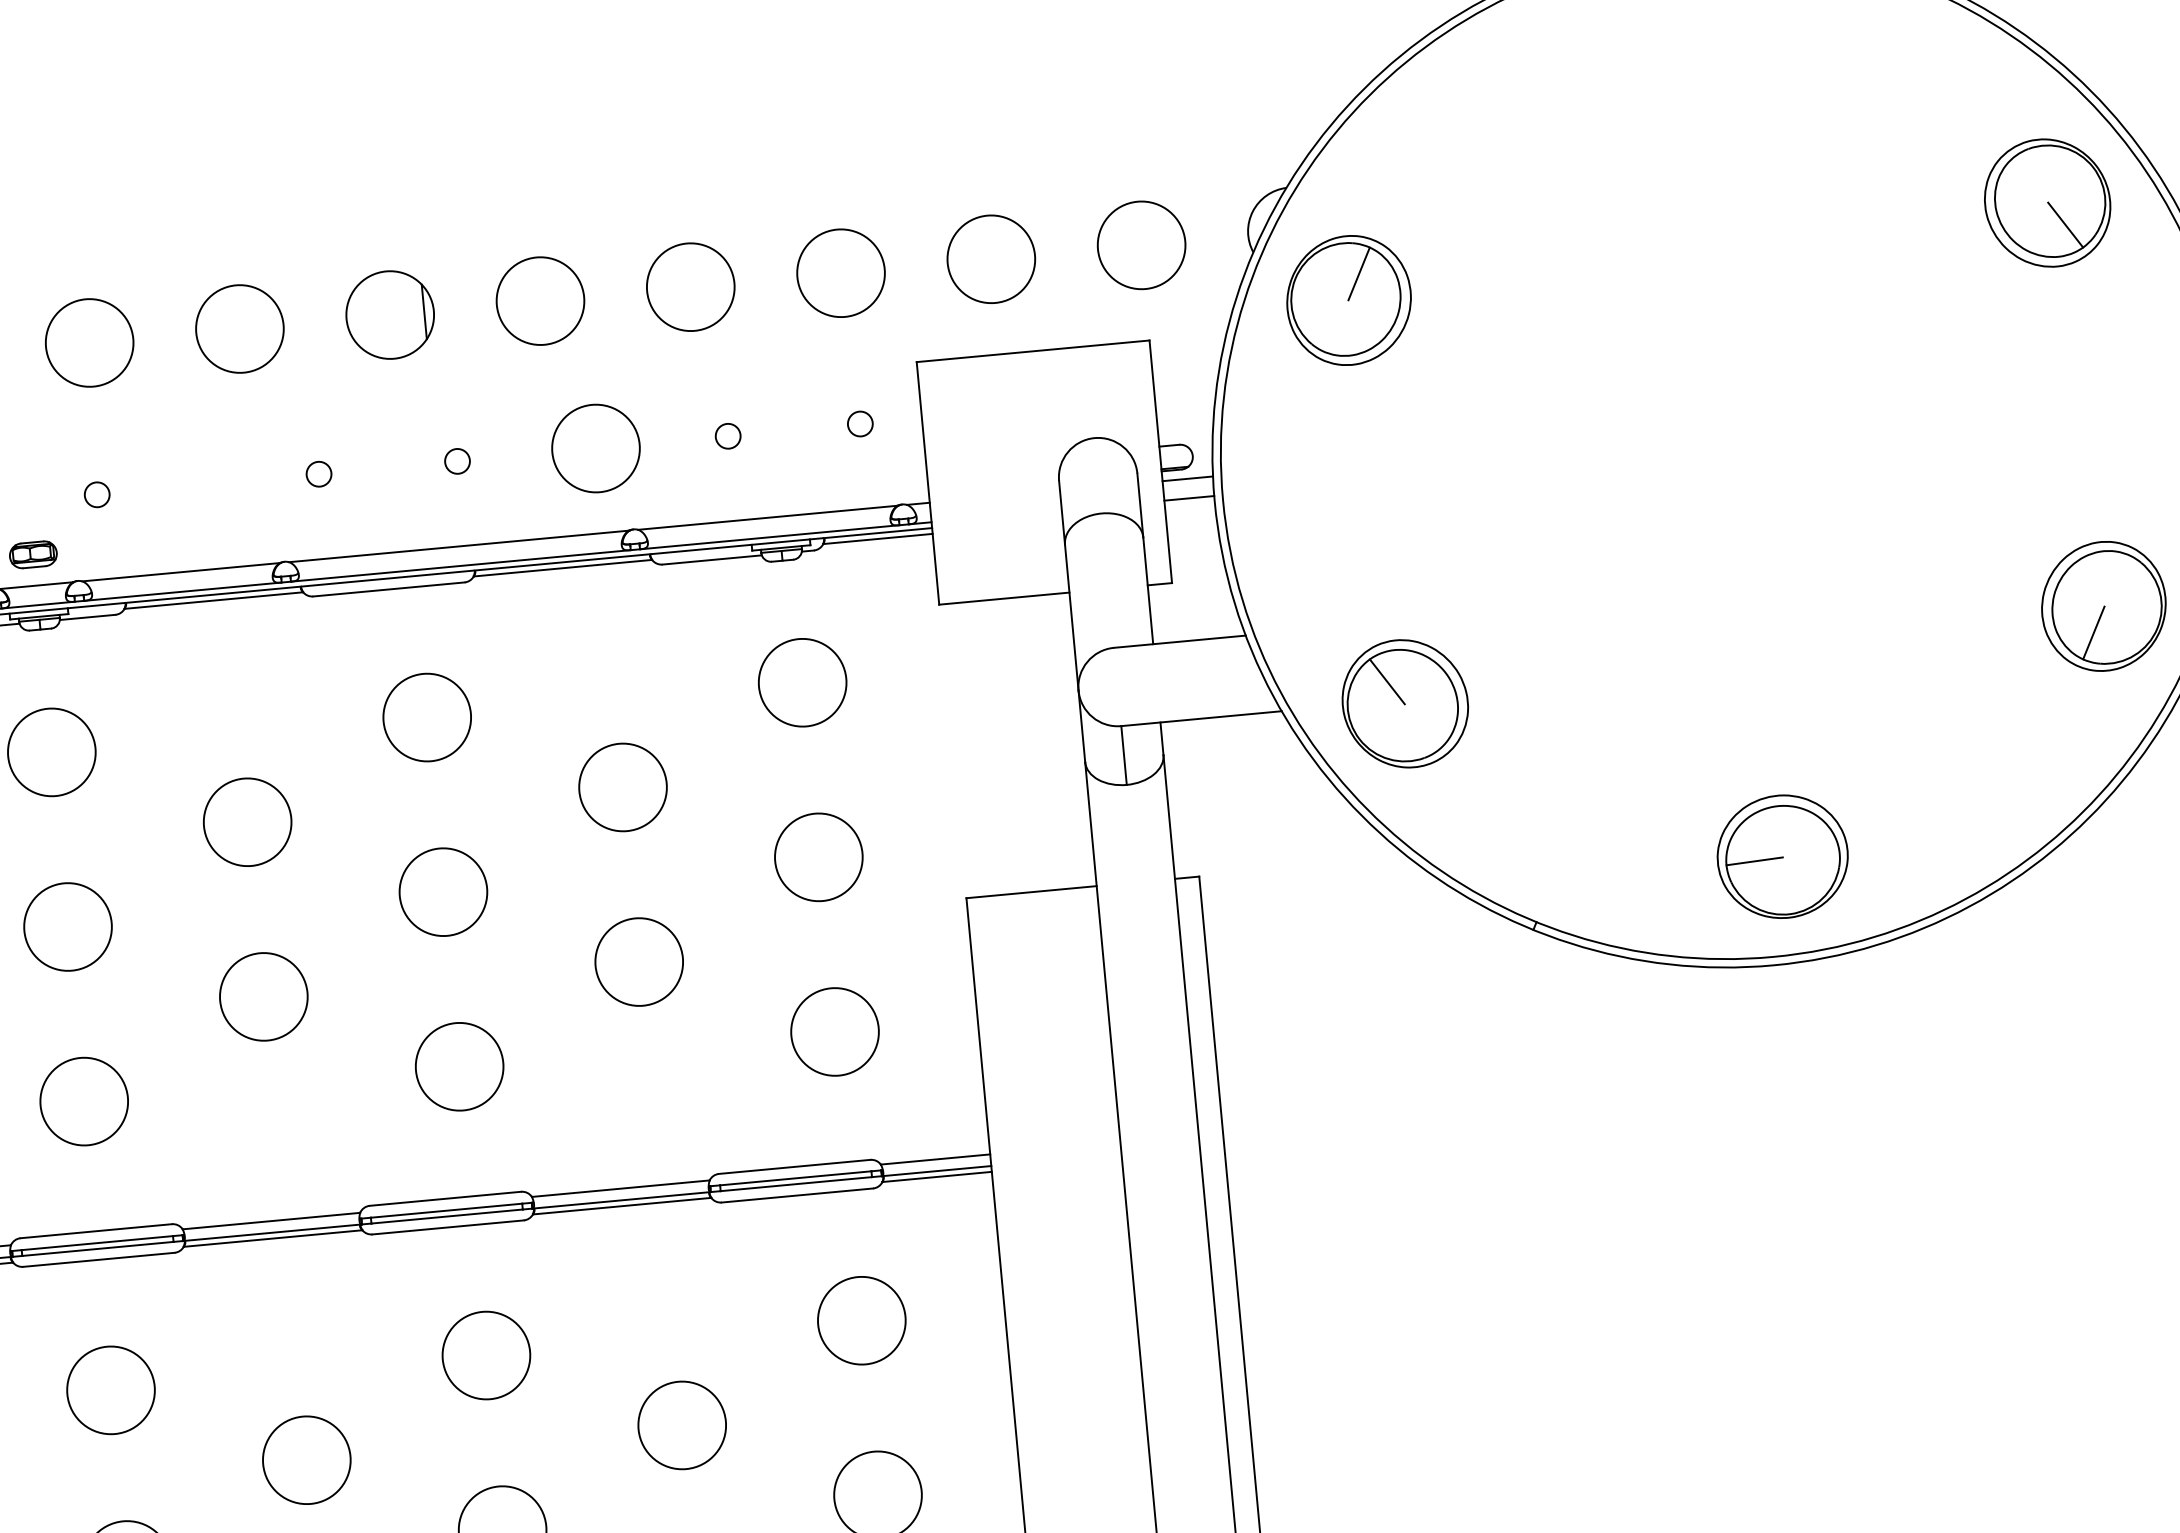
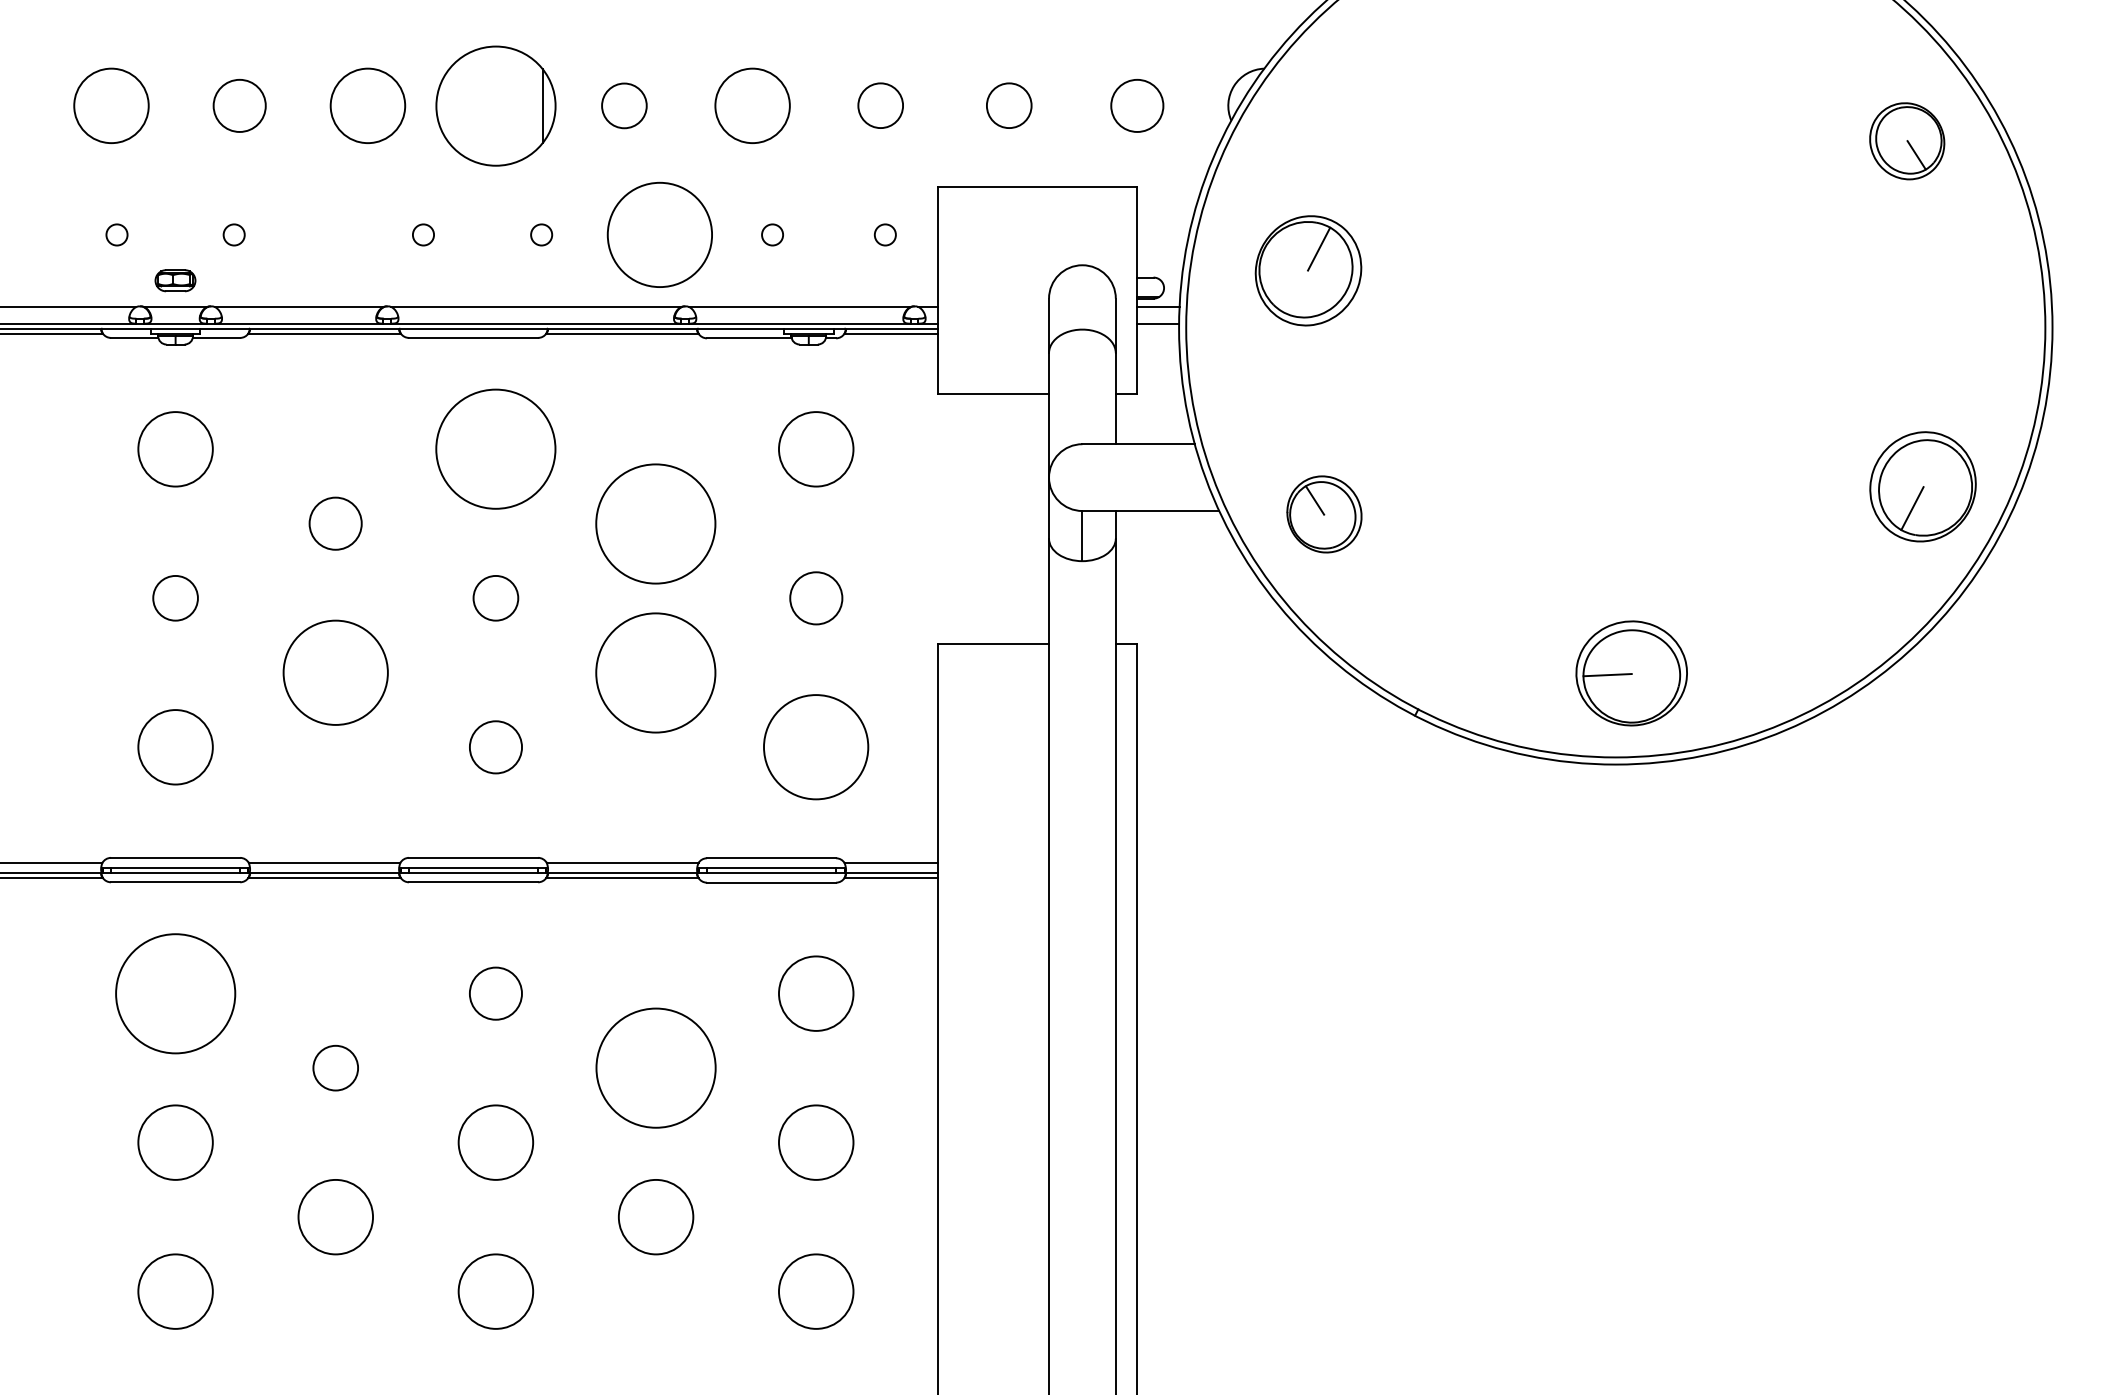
part: (2048, 203) -> (1907, 141), size x0.7
circle: (1141, 244) -> (1137, 105), size x0.7
circle: (991, 258) -> (1009, 105), size x0.6
circle: (840, 272) -> (880, 105), size x0.6
circle: (540, 300) -> (624, 105), size x0.6
part: (1349, 300) -> (1308, 270), moved
part: (390, 314) -> (496, 105), size x1.6
circle: (89, 342) -> (239, 105), size x0.7
circle: (595, 448) -> (659, 234), size x1.4
part: (1405, 703) -> (1324, 514), size x0.7
circle: (426, 717) -> (495, 449), size x1.6
circle: (623, 787) -> (656, 523), size x1.6
circle: (247, 821) -> (335, 523), size x0.7
circle: (819, 857) -> (816, 598), size x0.7
circle: (442, 892) -> (495, 598), size x0.6
circle: (67, 927) -> (175, 598), size x0.6
circle: (639, 961) -> (656, 672), size x1.6
circle: (263, 996) -> (335, 672), size x1.4
circle: (835, 1032) -> (816, 747), size x1.4
circle: (459, 1067) -> (495, 747), size x0.7
circle: (485, 1355) -> (495, 993), size x0.7
circle: (110, 1390) -> (175, 993), size x1.6
circle: (681, 1424) -> (655, 1067), size x1.6
circle: (306, 1459) -> (335, 1067), size x0.6

